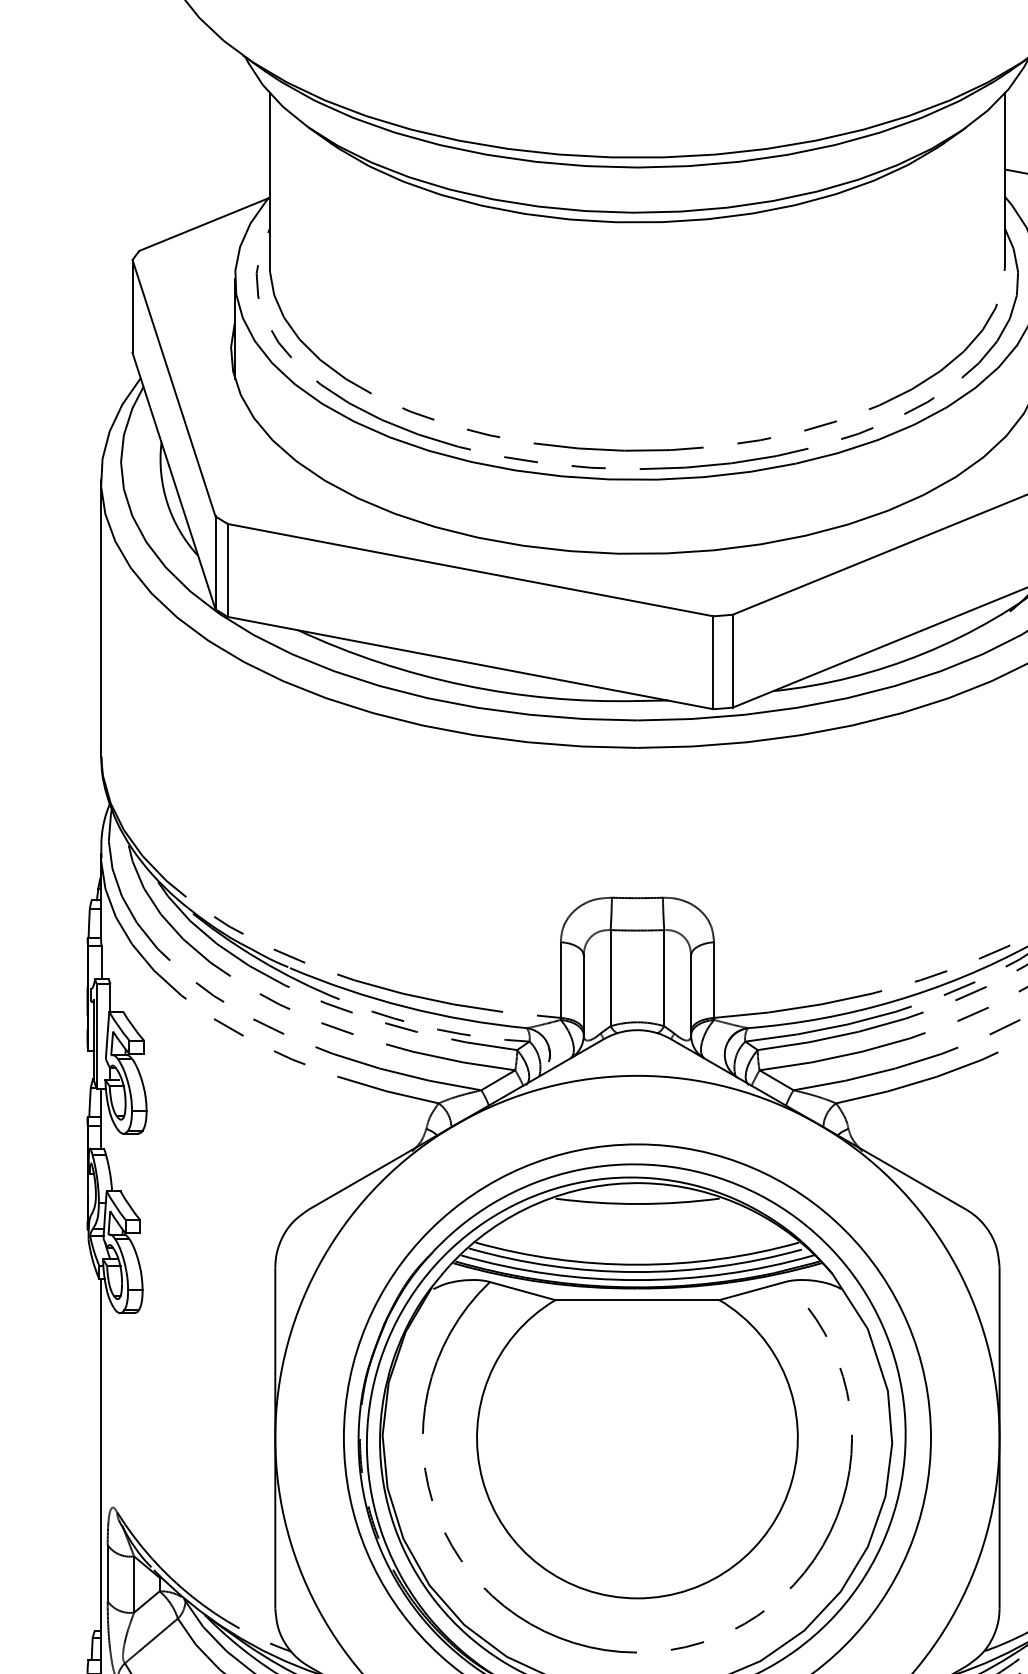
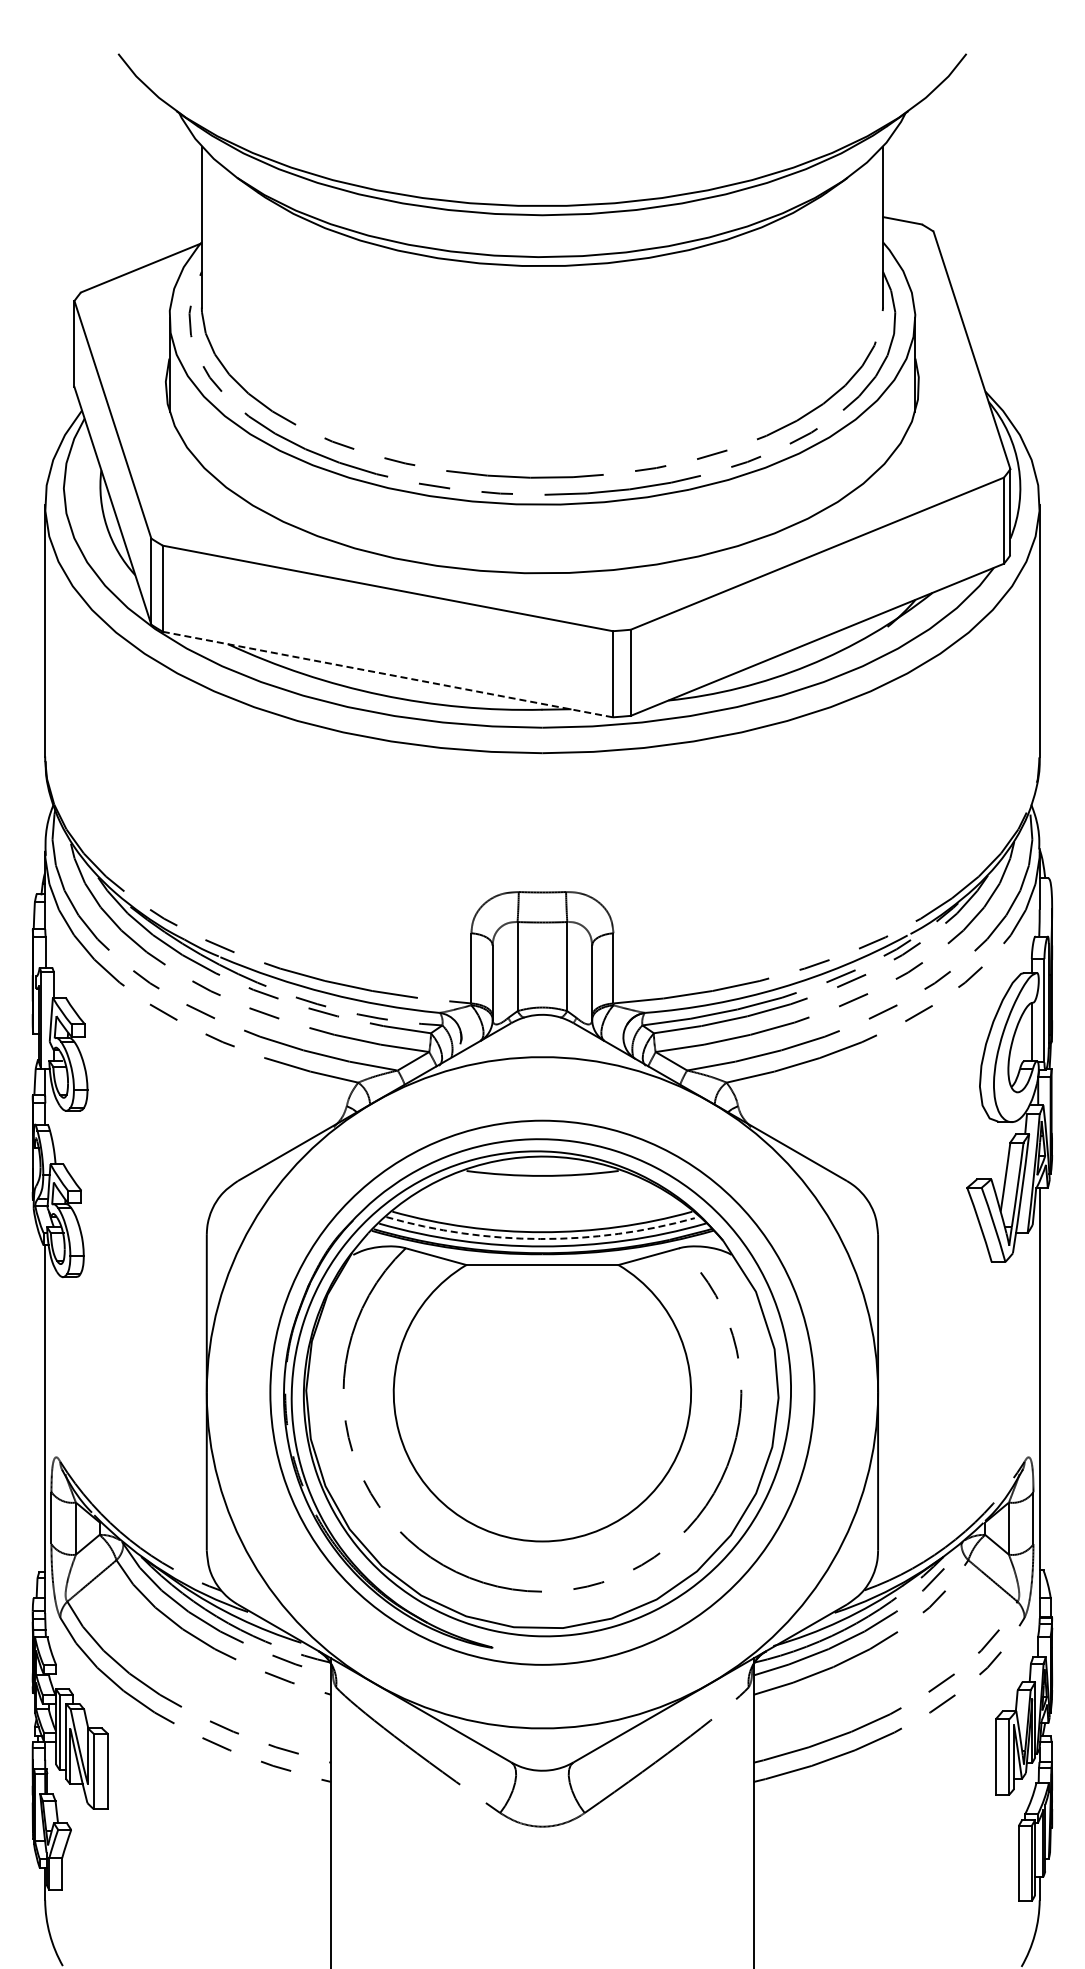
line: (471, 663) -> (388, 674), solid -> dashed
arc: (635, 1272) -> (540, 1239), solid -> dashed

